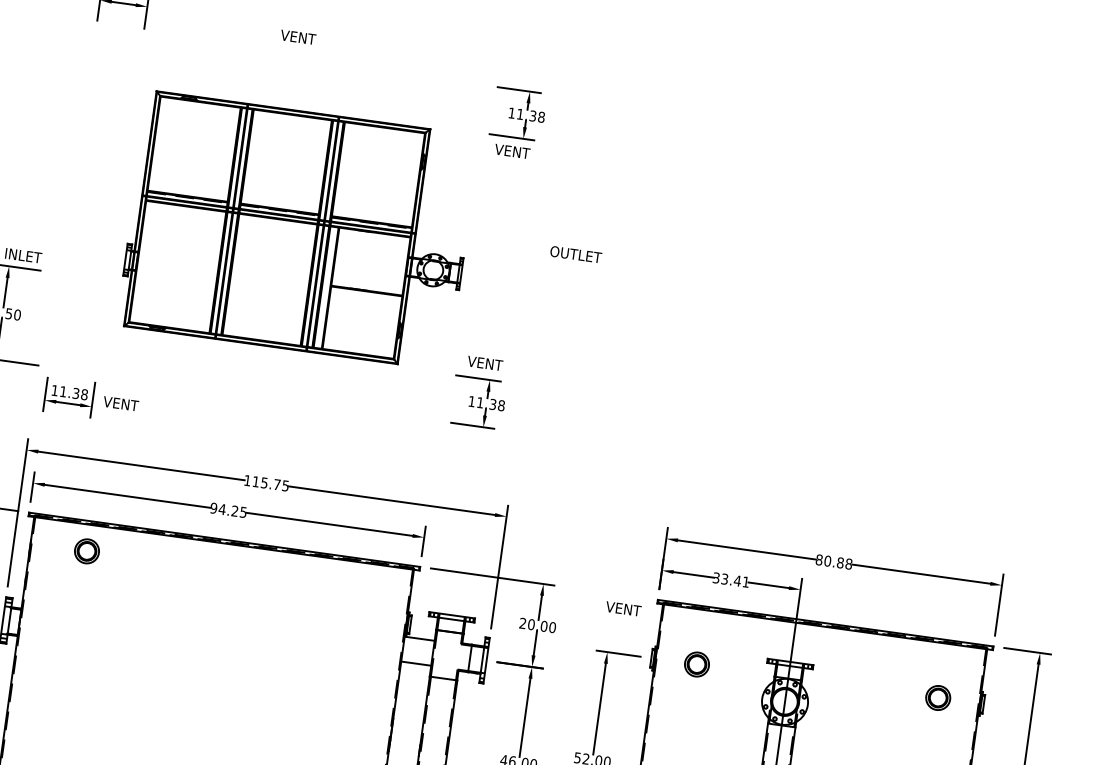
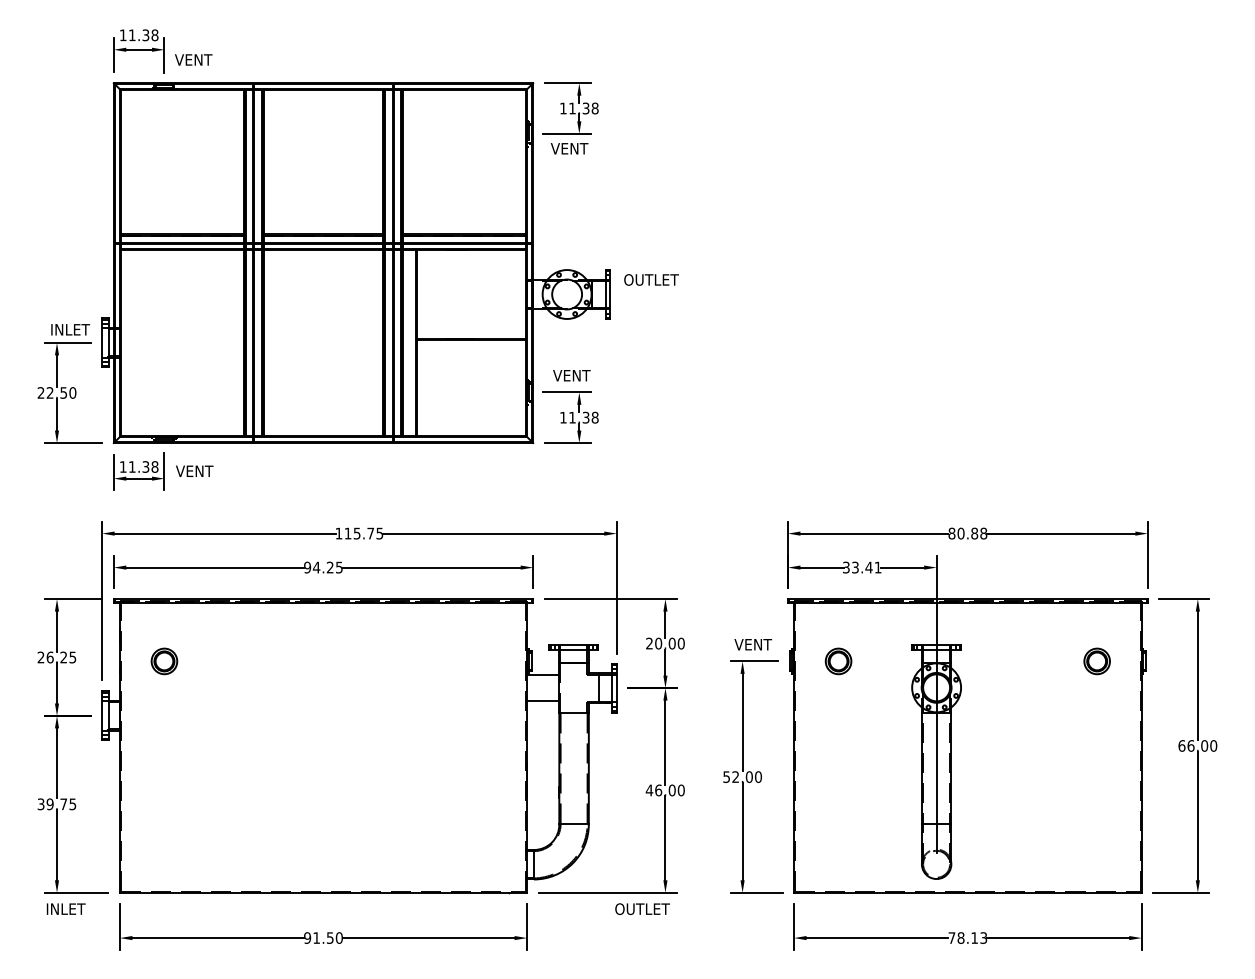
text: (298, 36) -> (193, 59), moved
part: (297, 230) -> (355, 263), size x1.43
text: (576, 254) -> (651, 279), moved
part: (87, 551) -> (164, 661), moved
text: (623, 608) -> (753, 644), moved

